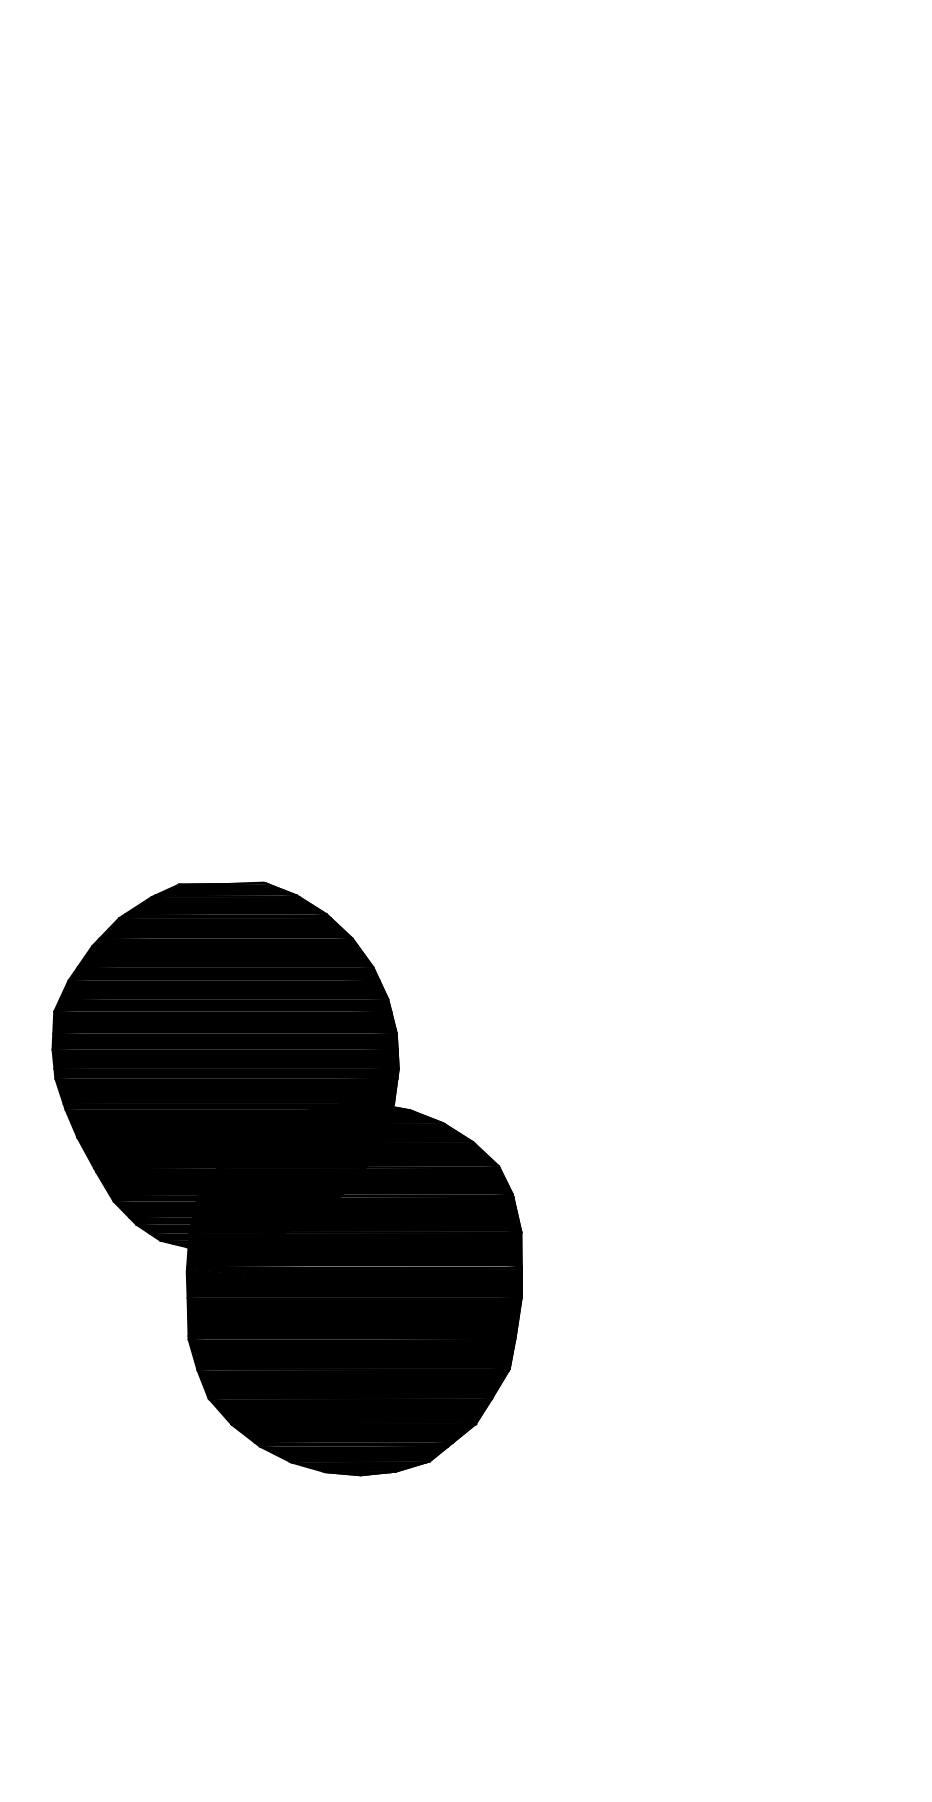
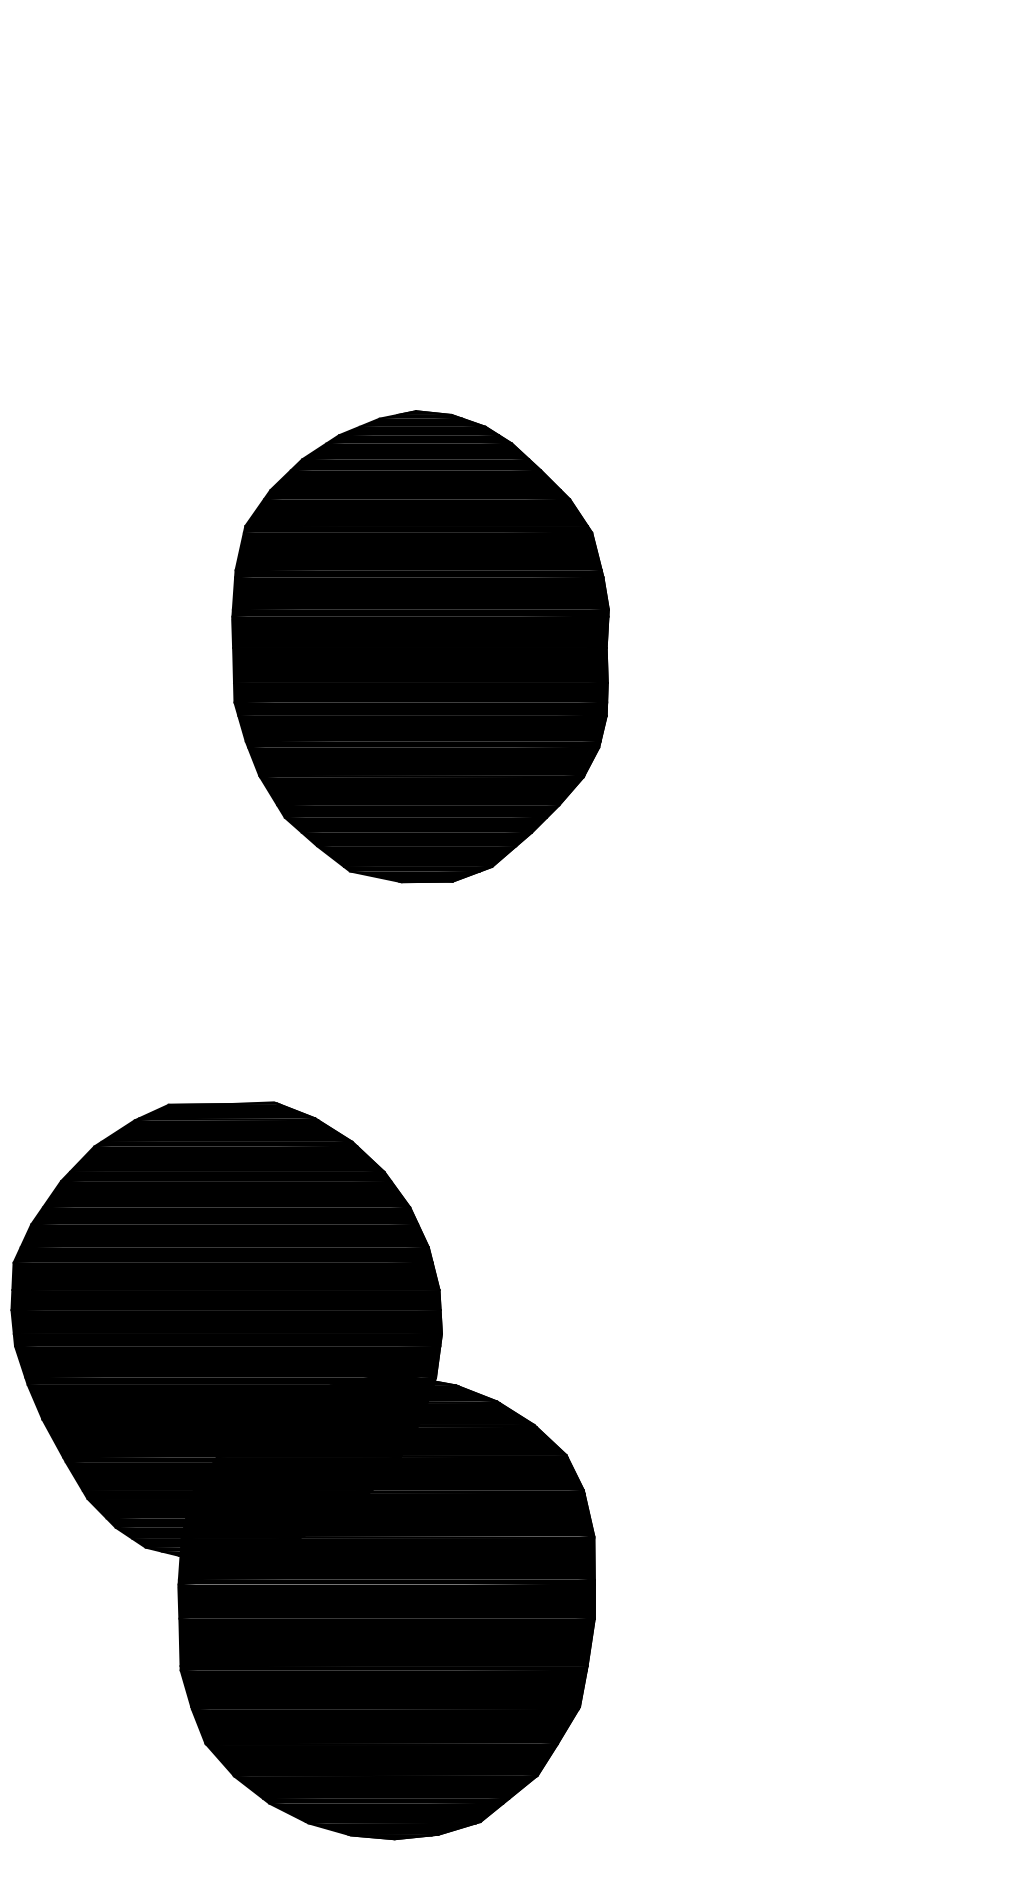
part: (381, 516) -> (420, 647), added

